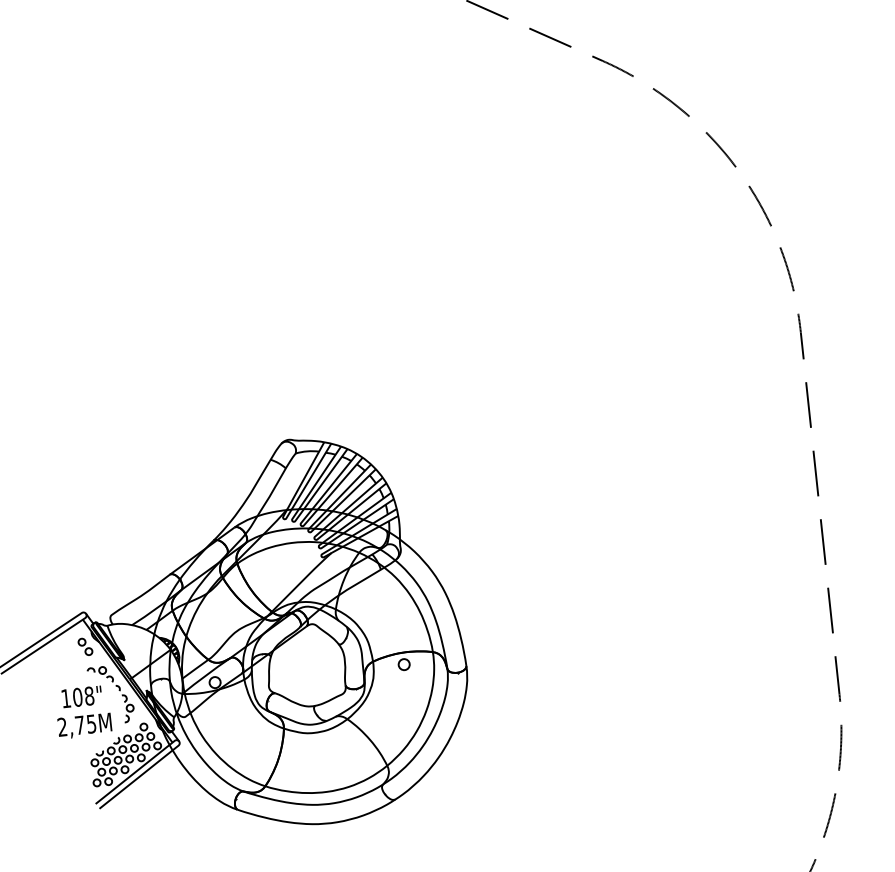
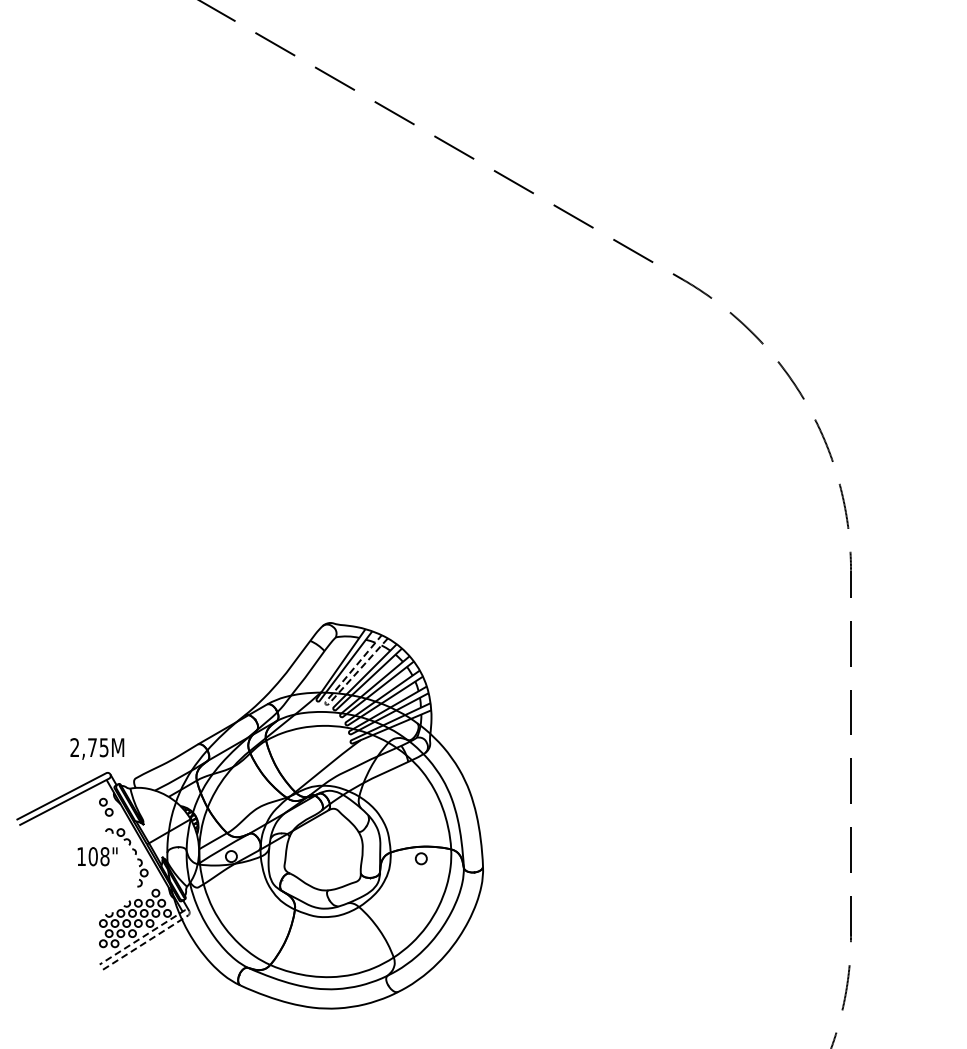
line: (292, 521) -> (325, 704), solid -> dashed
text: (85, 725) -> (97, 748), moved
line: (179, 741) -> (189, 911), solid -> dashed

